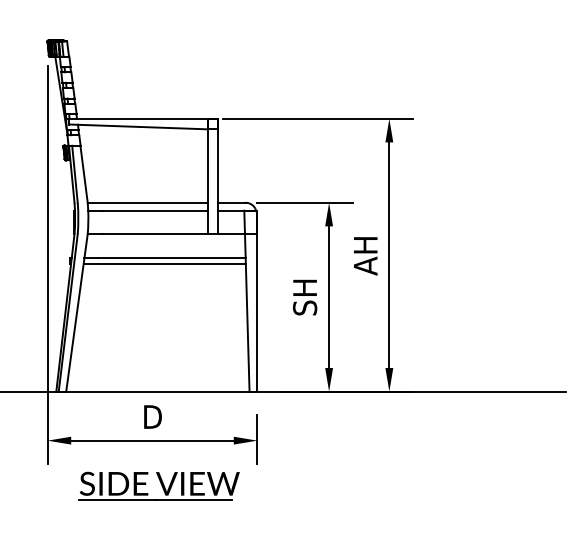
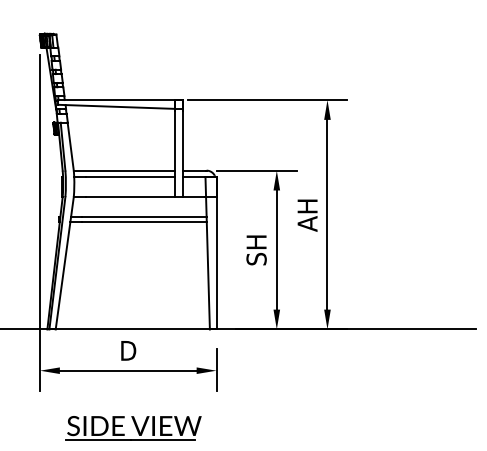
part: (158, 486) -> (133, 428), moved

